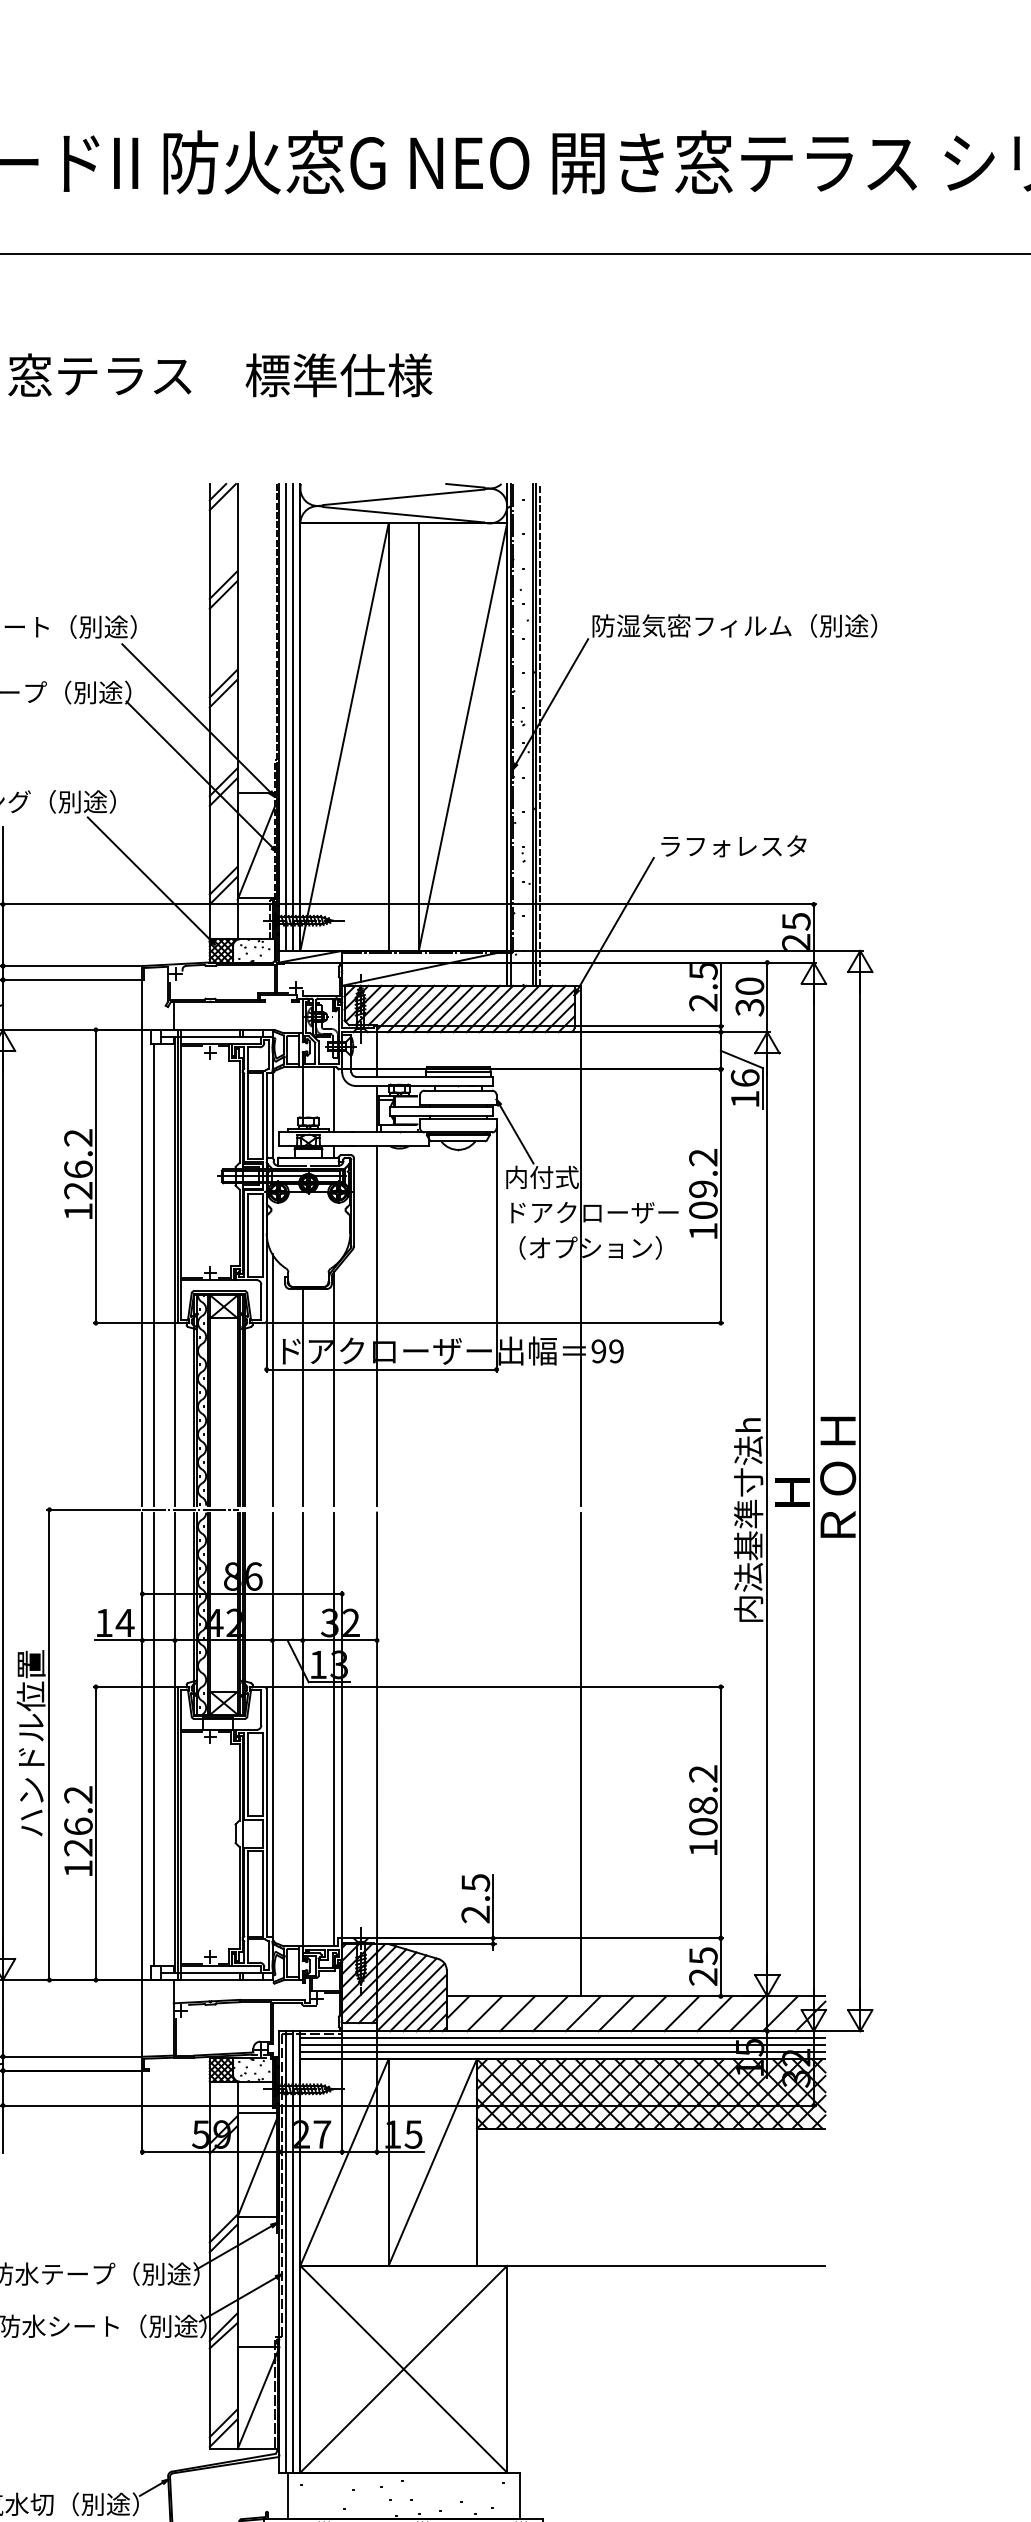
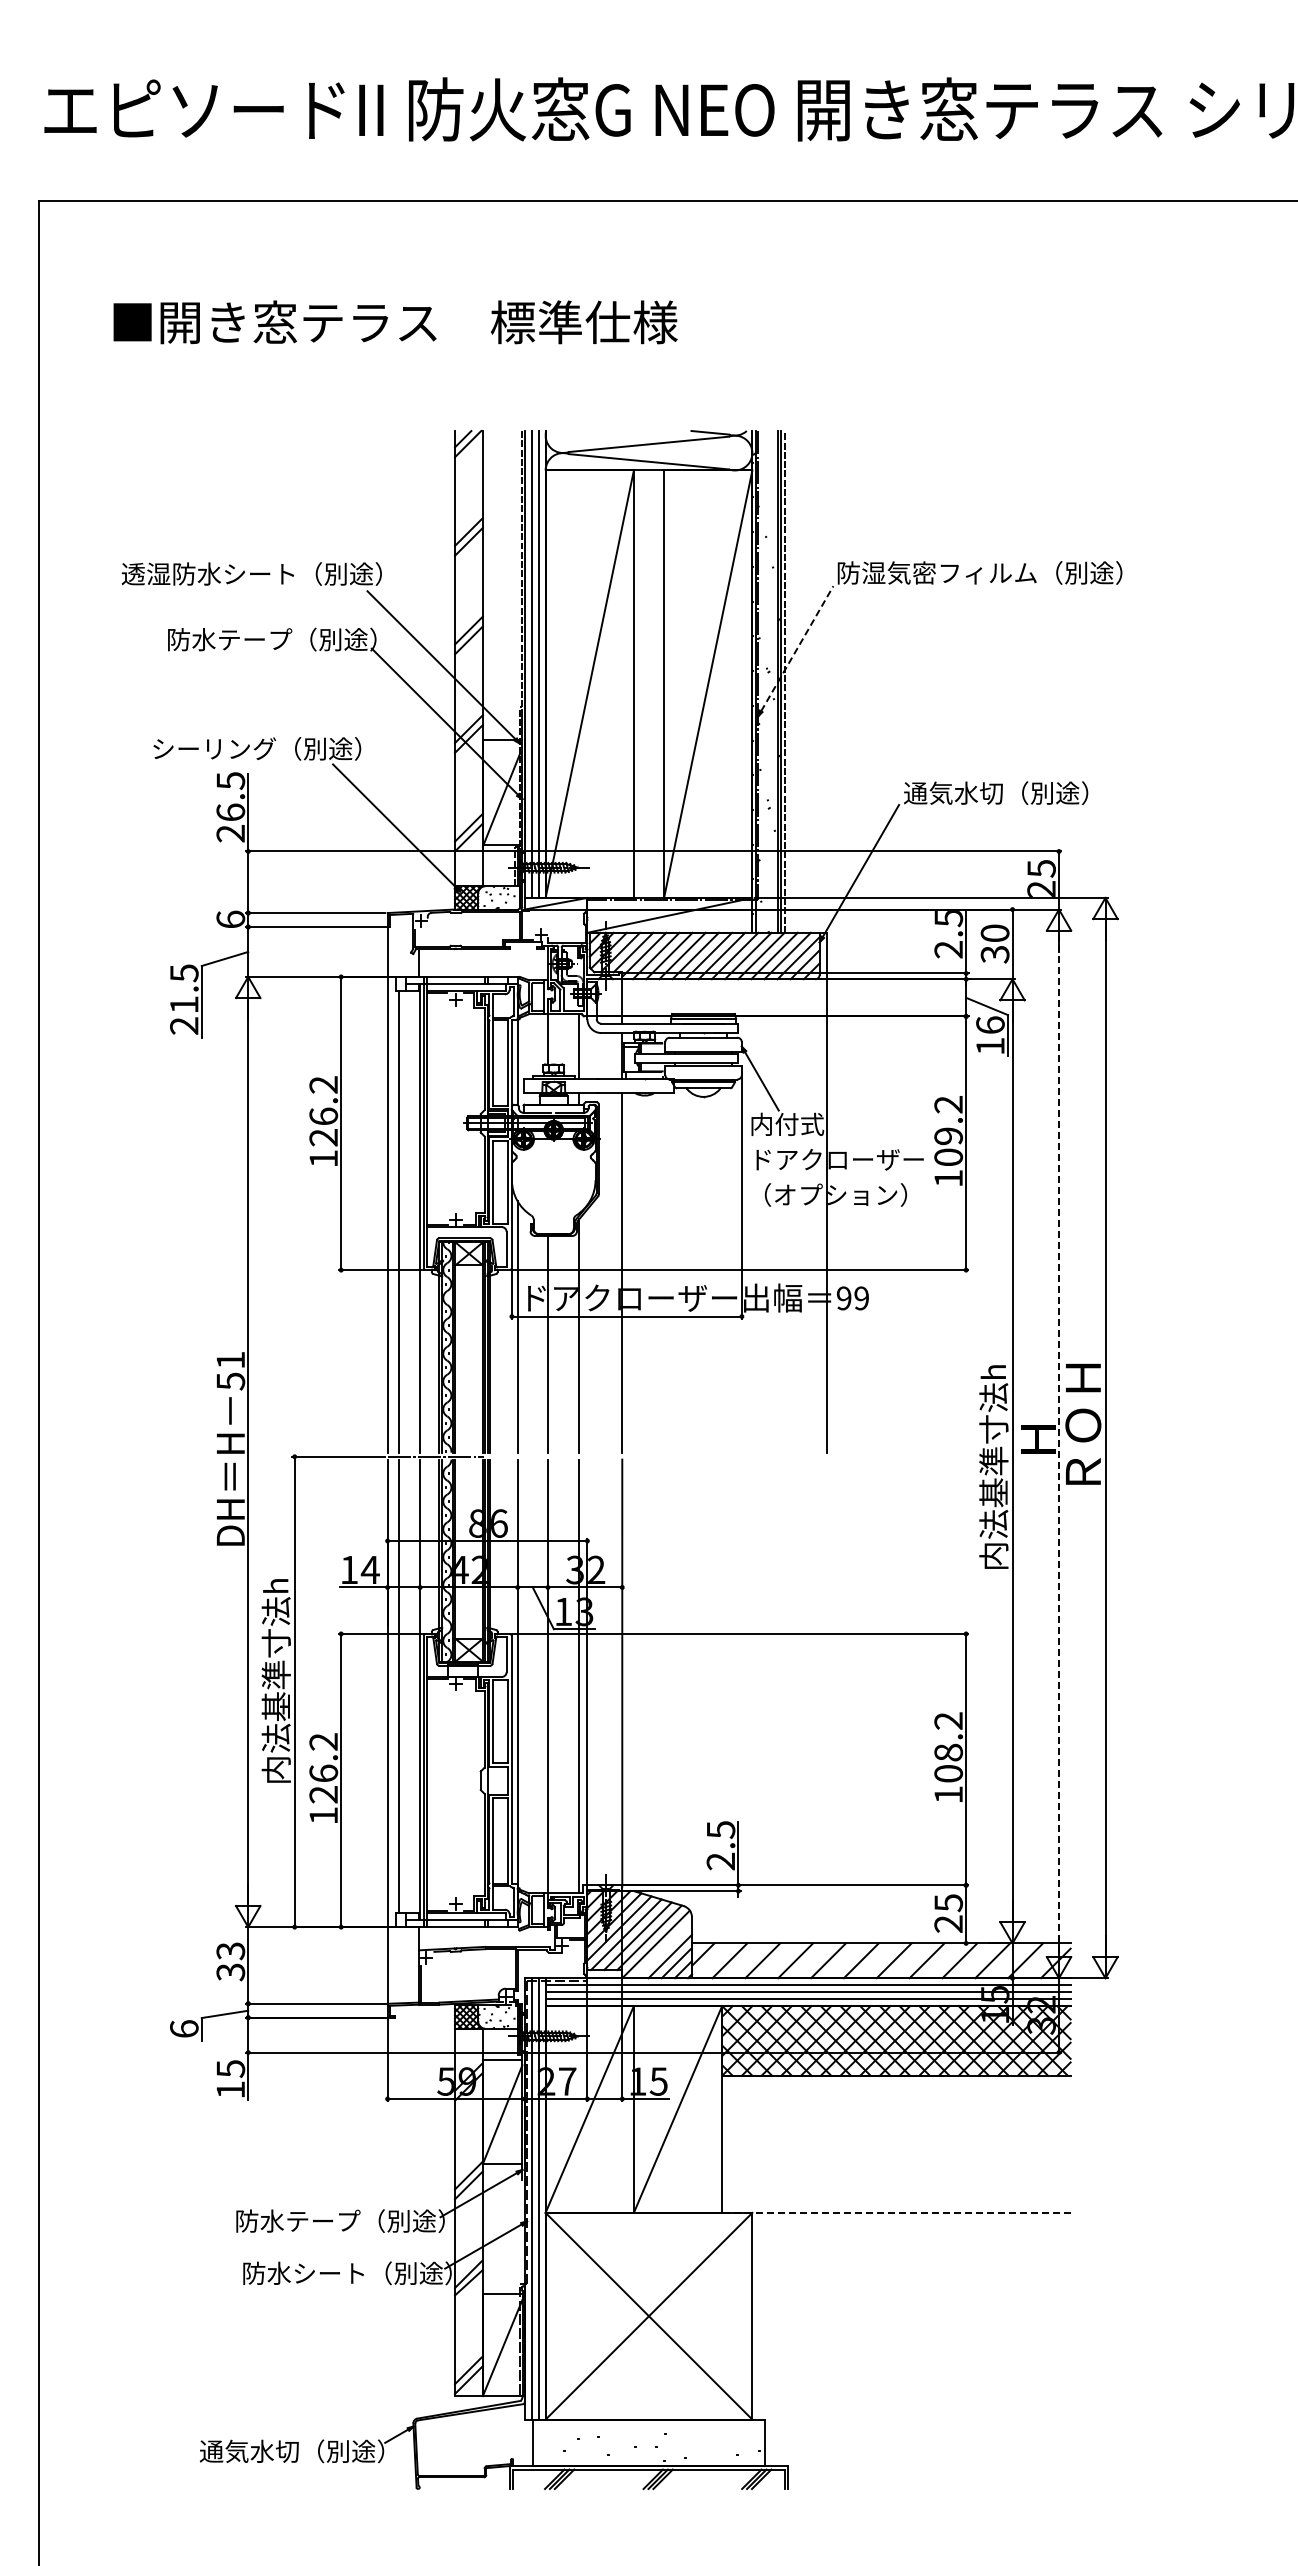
line: (552, 701) -> (797, 648), solid -> dashed
text: (751, 845) -> (996, 792), ラフォレスタ -> 通気水切（別途）
line: (814, 1496) -> (1059, 1443), solid -> dashed
text: (30, 1734) -> (275, 1681), ハンドル位置 -> 内法基準寸法h
line: (581, 1754) -> (826, 1701), removed
line: (418, 2002) -> (663, 1949), removed
line: (650, 2265) -> (895, 2212), solid -> dashed

